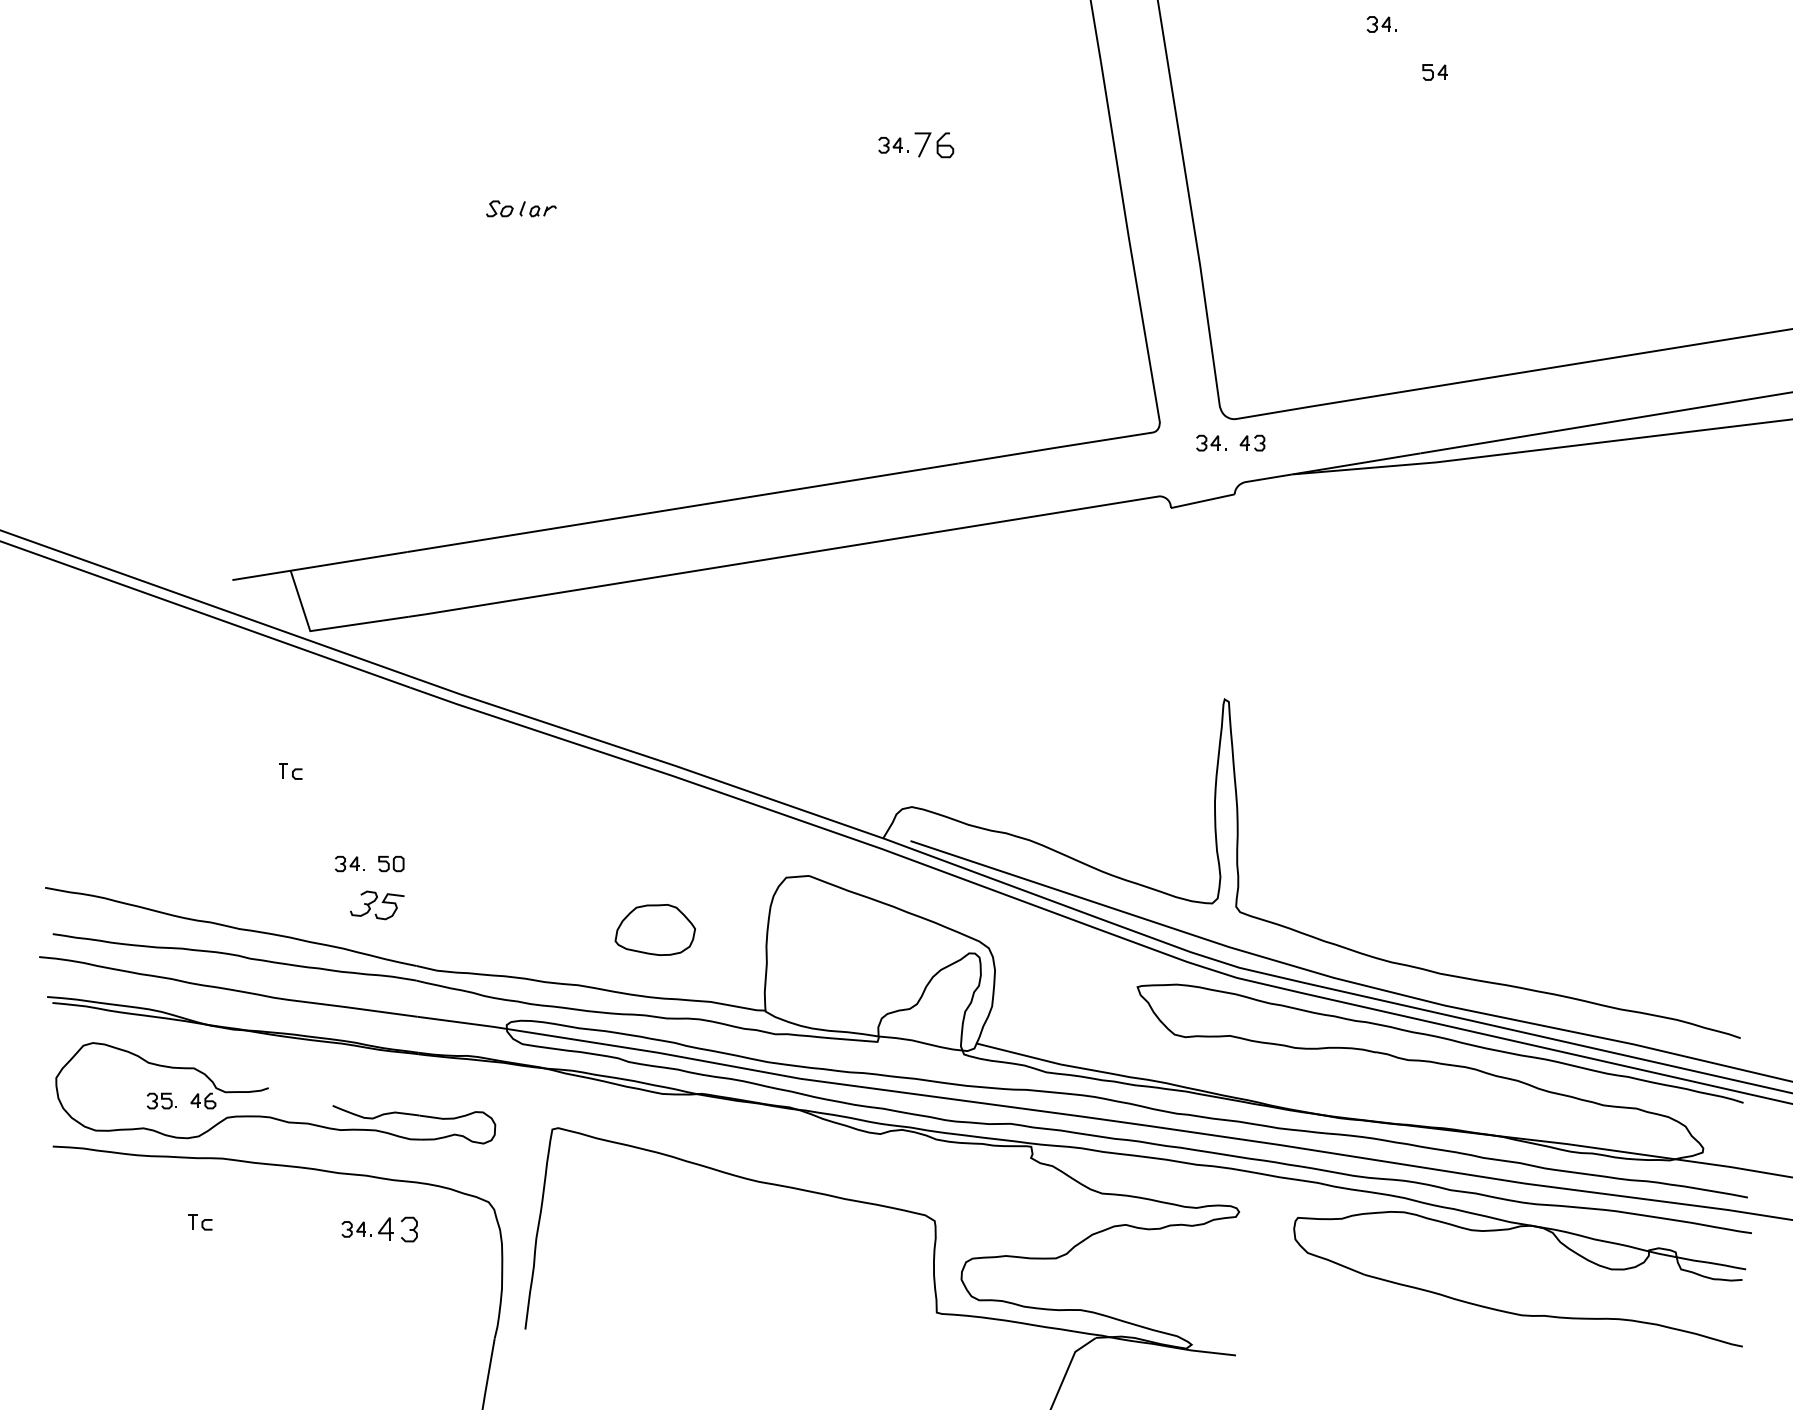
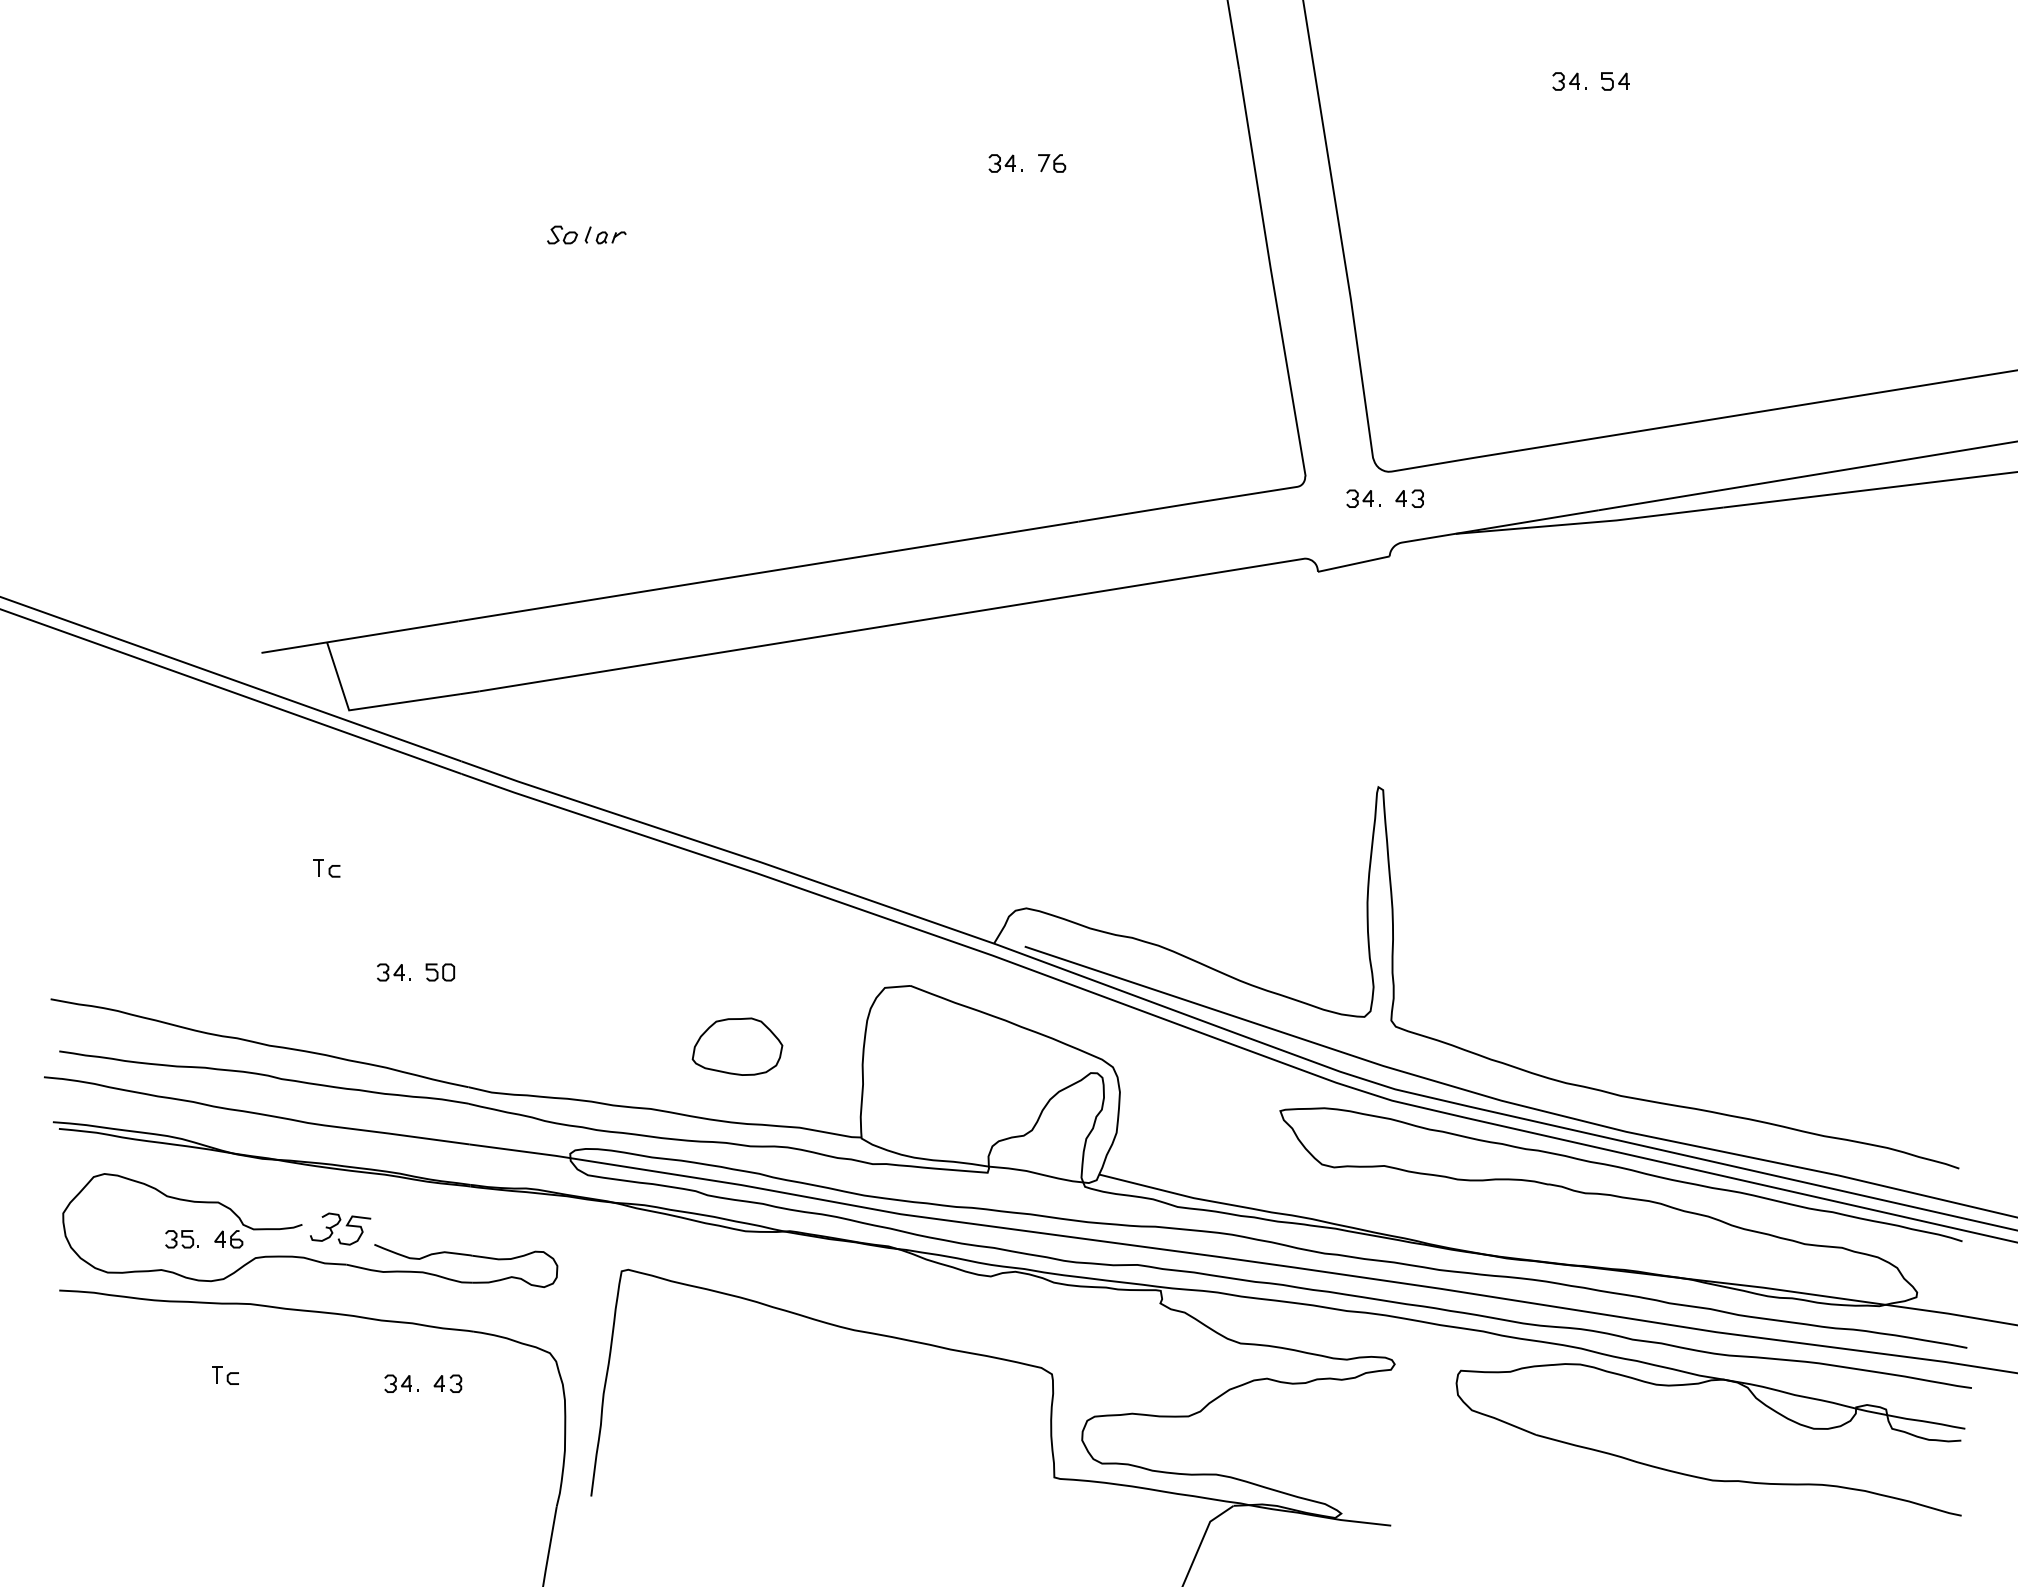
part: (1382, 24) -> (1569, 81), moved
part: (935, 145) -> (1052, 163), size x0.62
part: (377, 904) -> (340, 1228), moved
part: (397, 1229) -> (447, 1383), size x0.62

